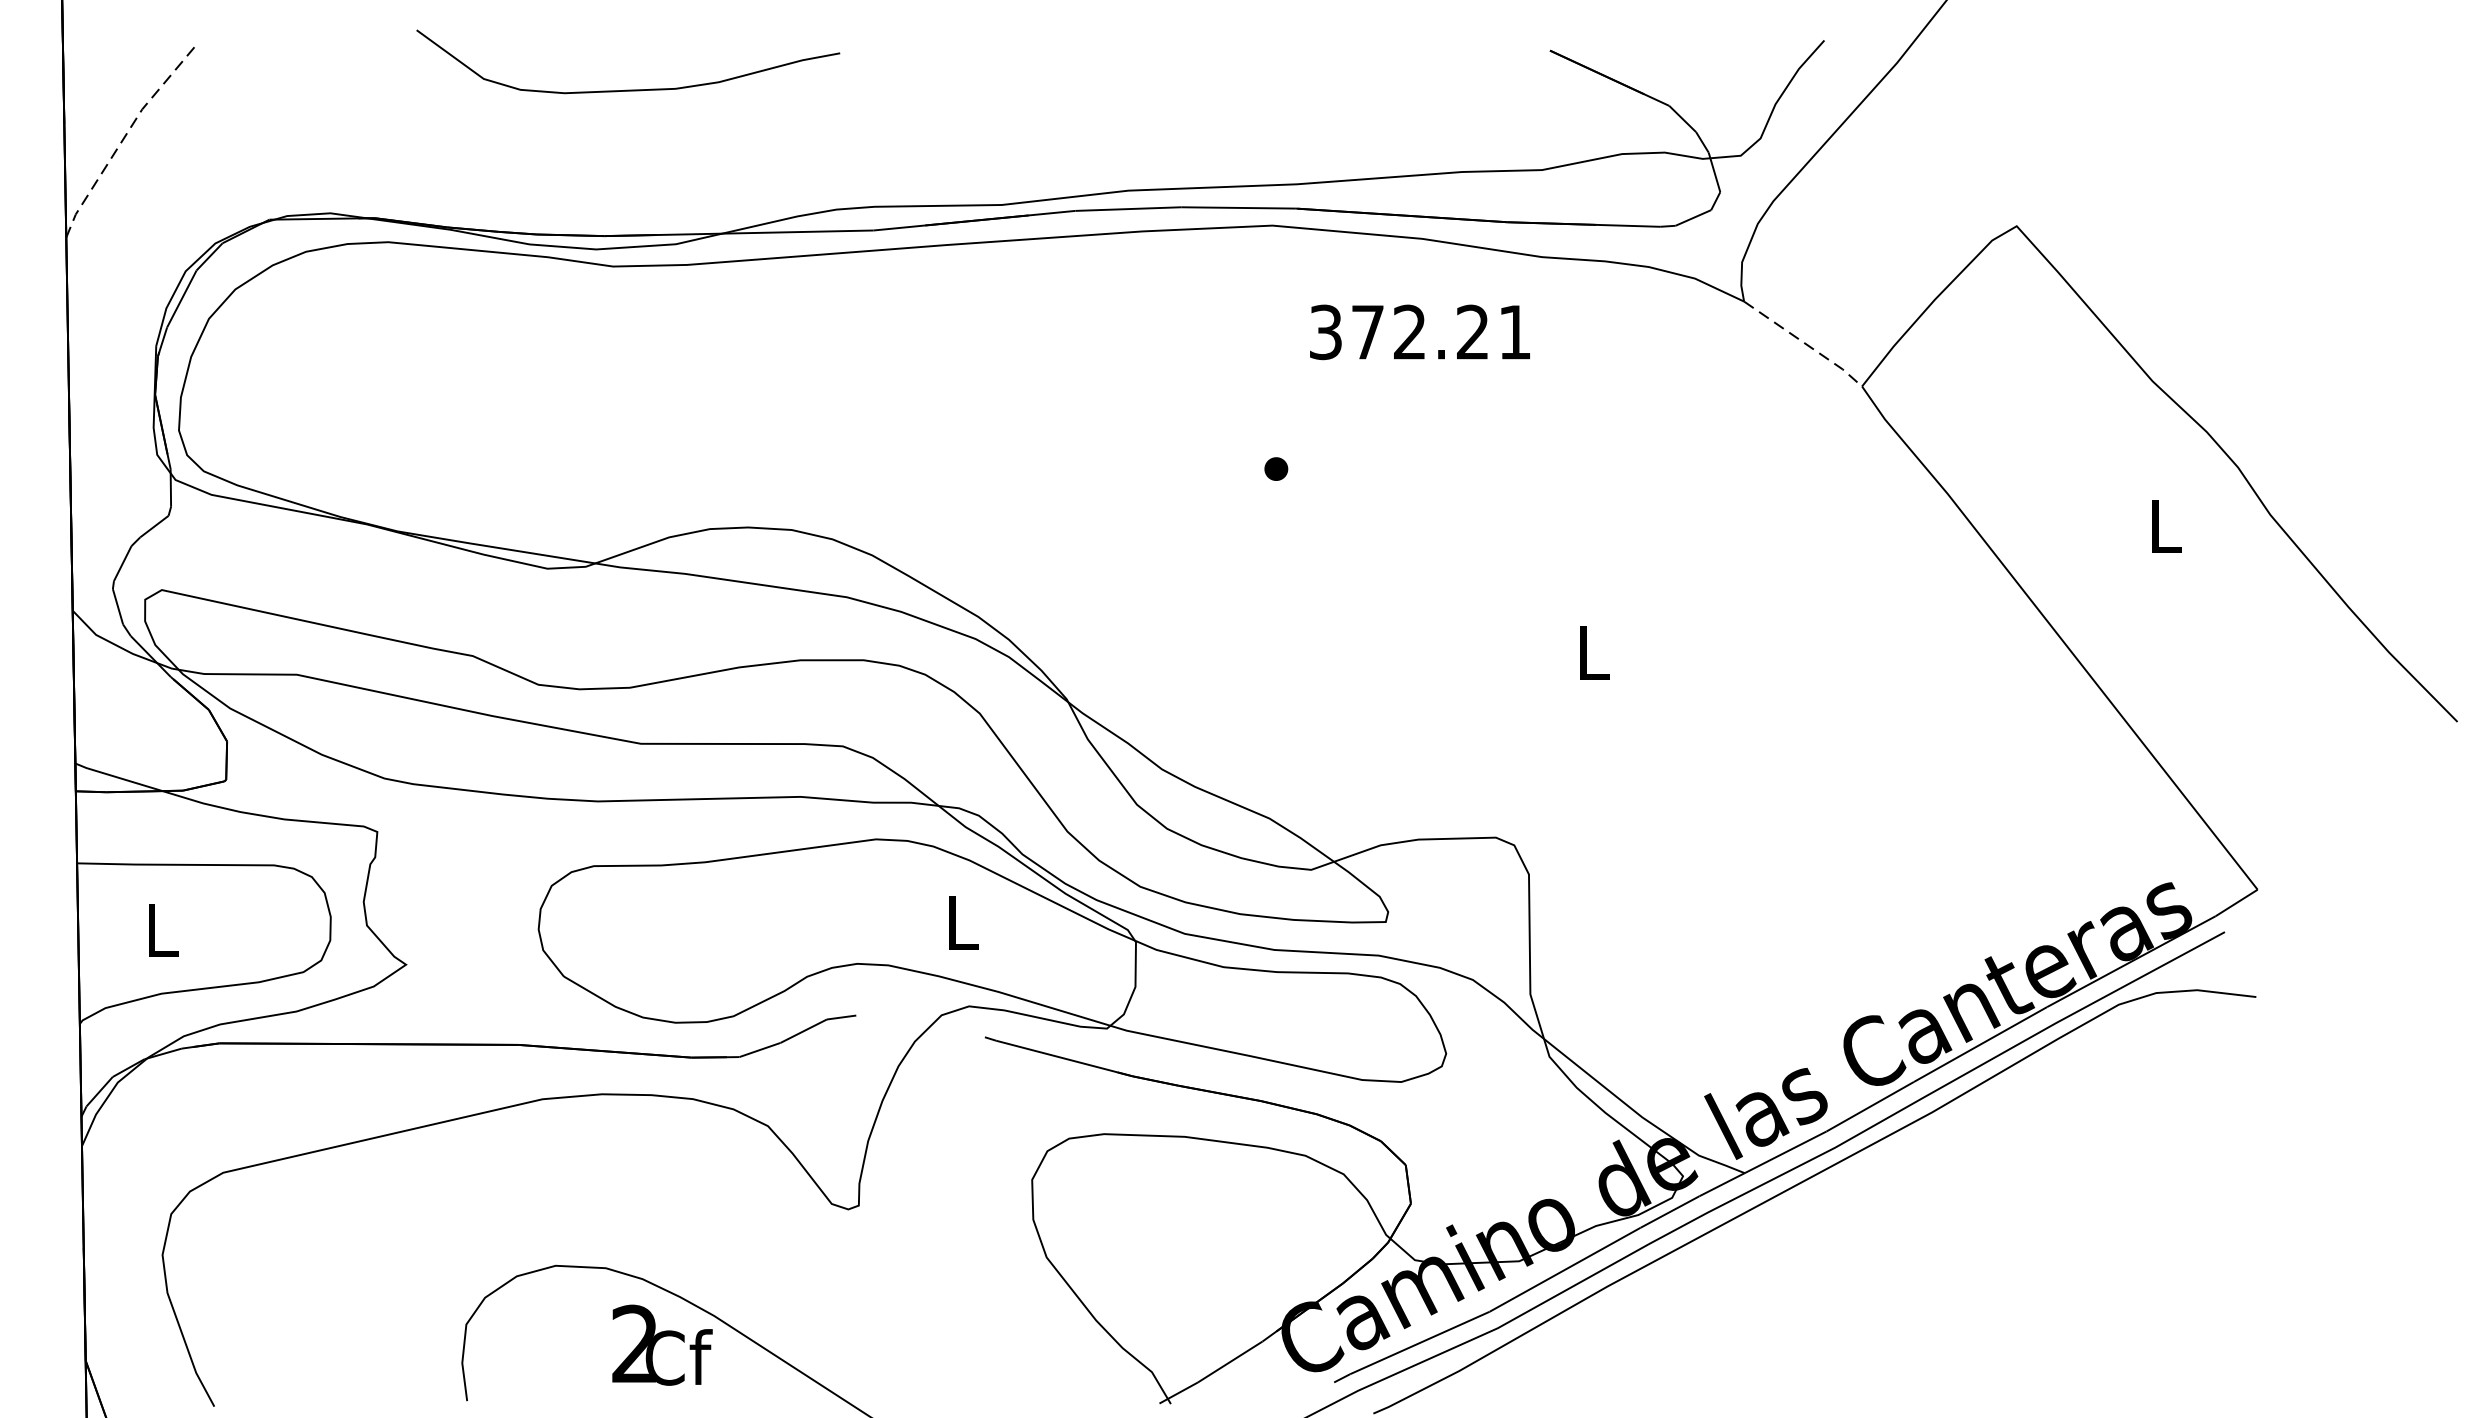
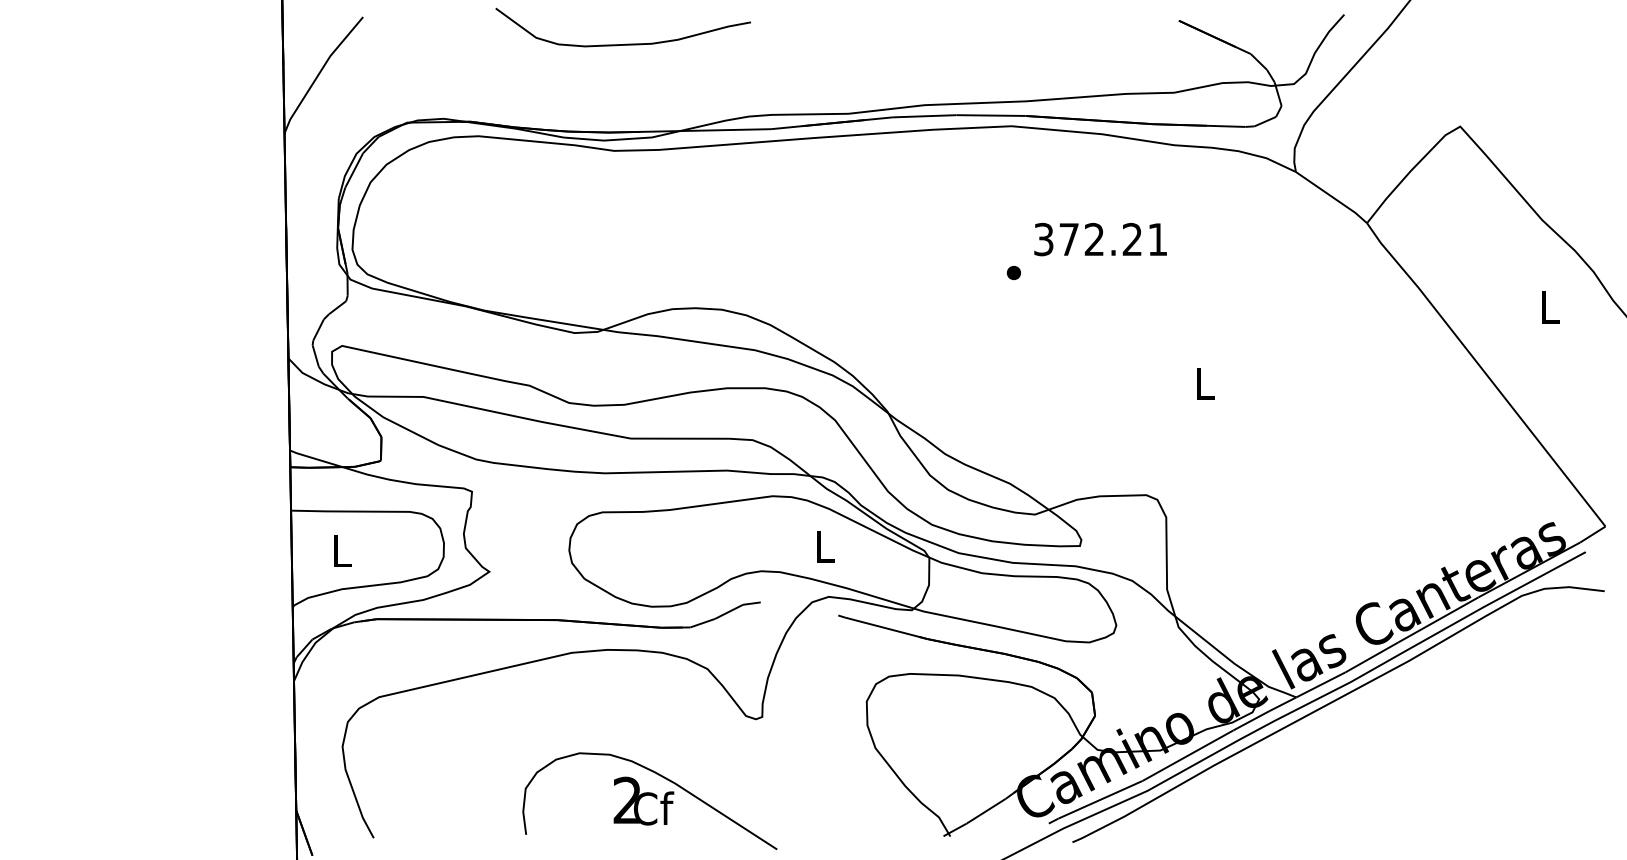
line: (124, 136) -> (319, 72), dashed -> solid
text: (1419, 332) -> (1100, 239), moved
line: (1804, 343) -> (1332, 197), dashed -> solid

